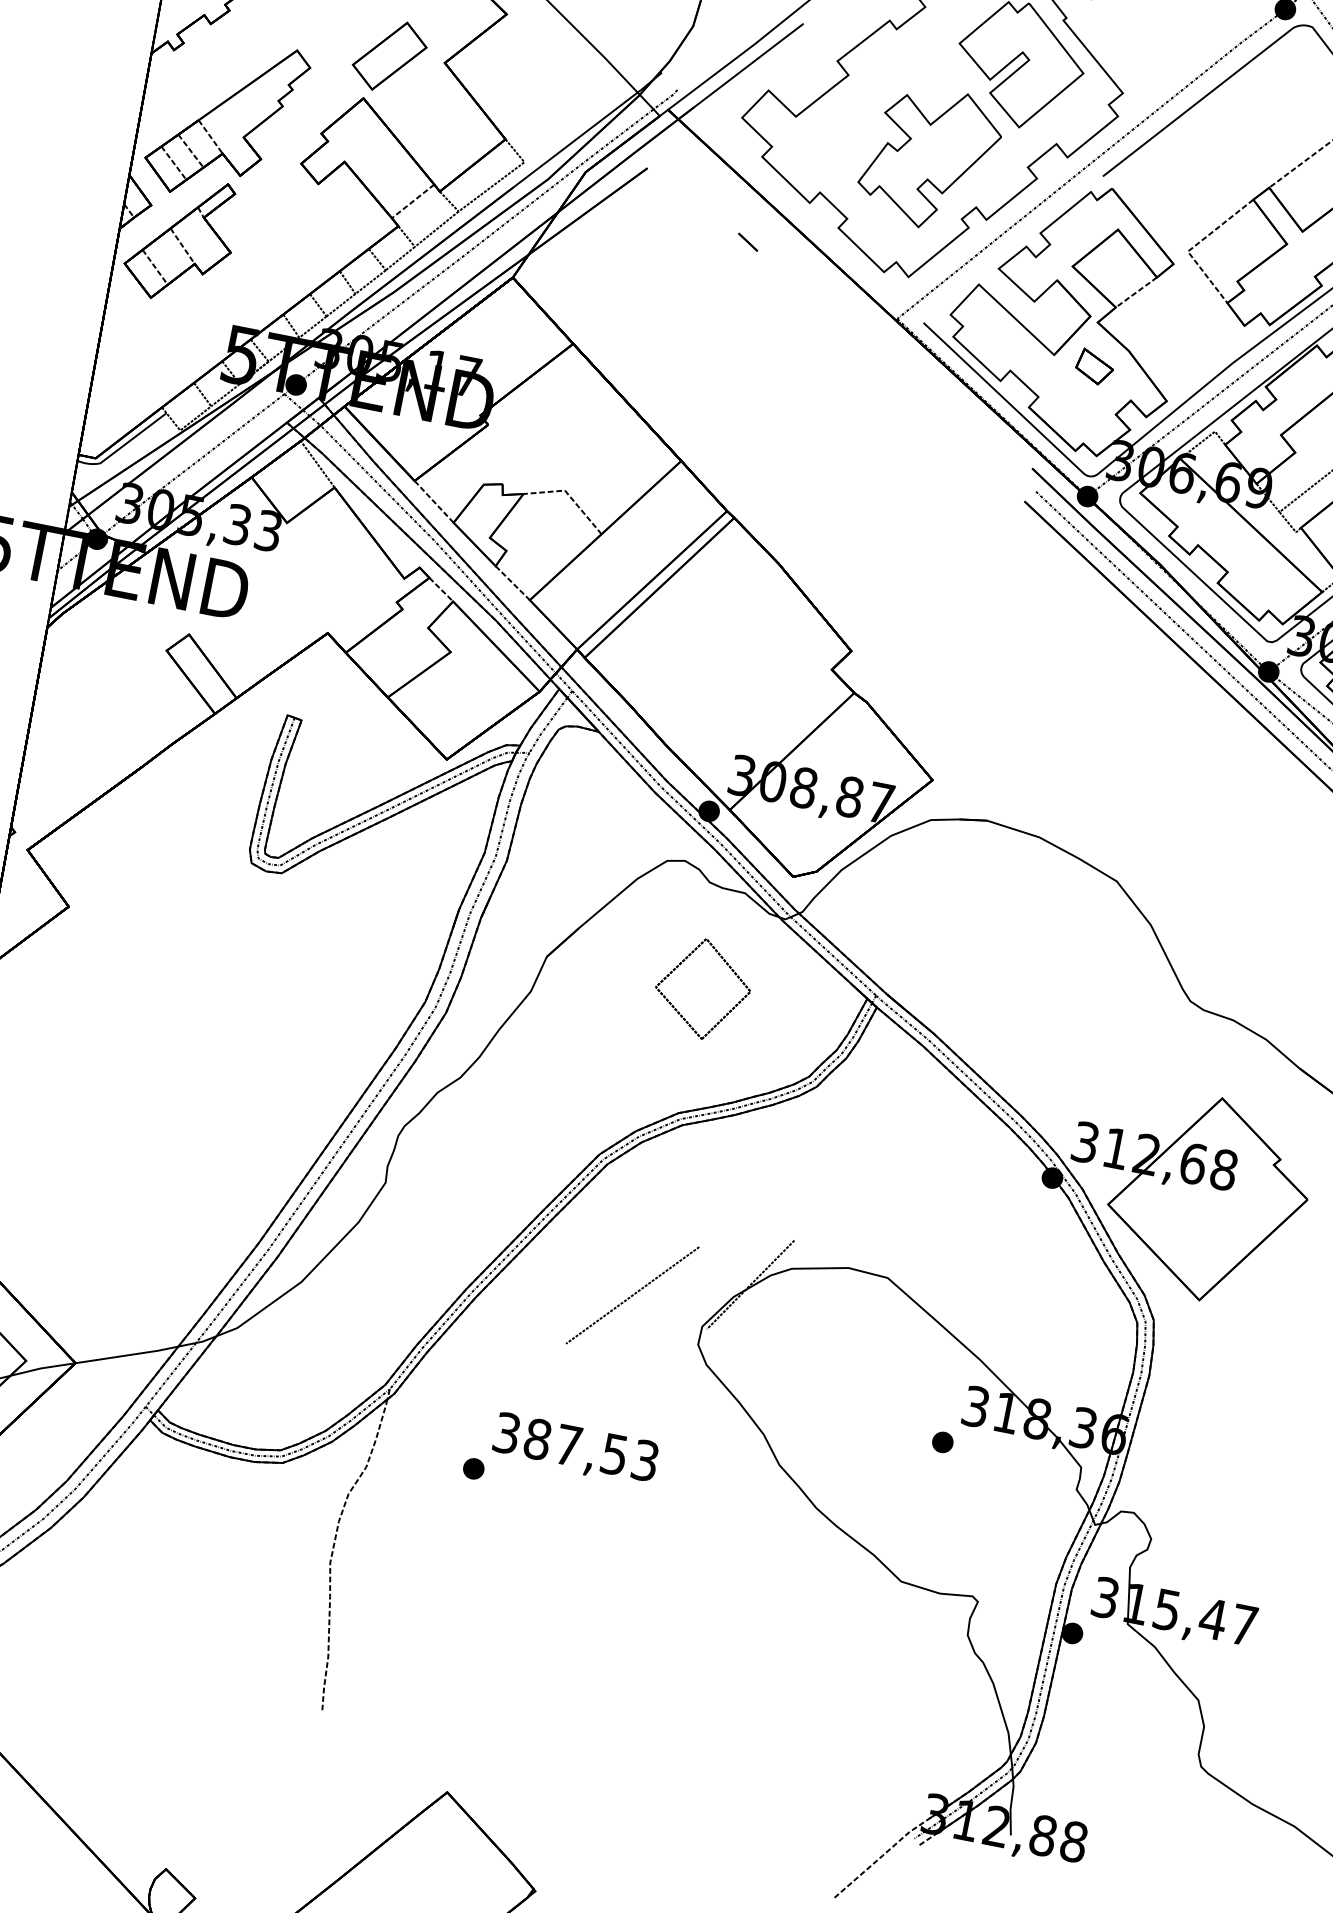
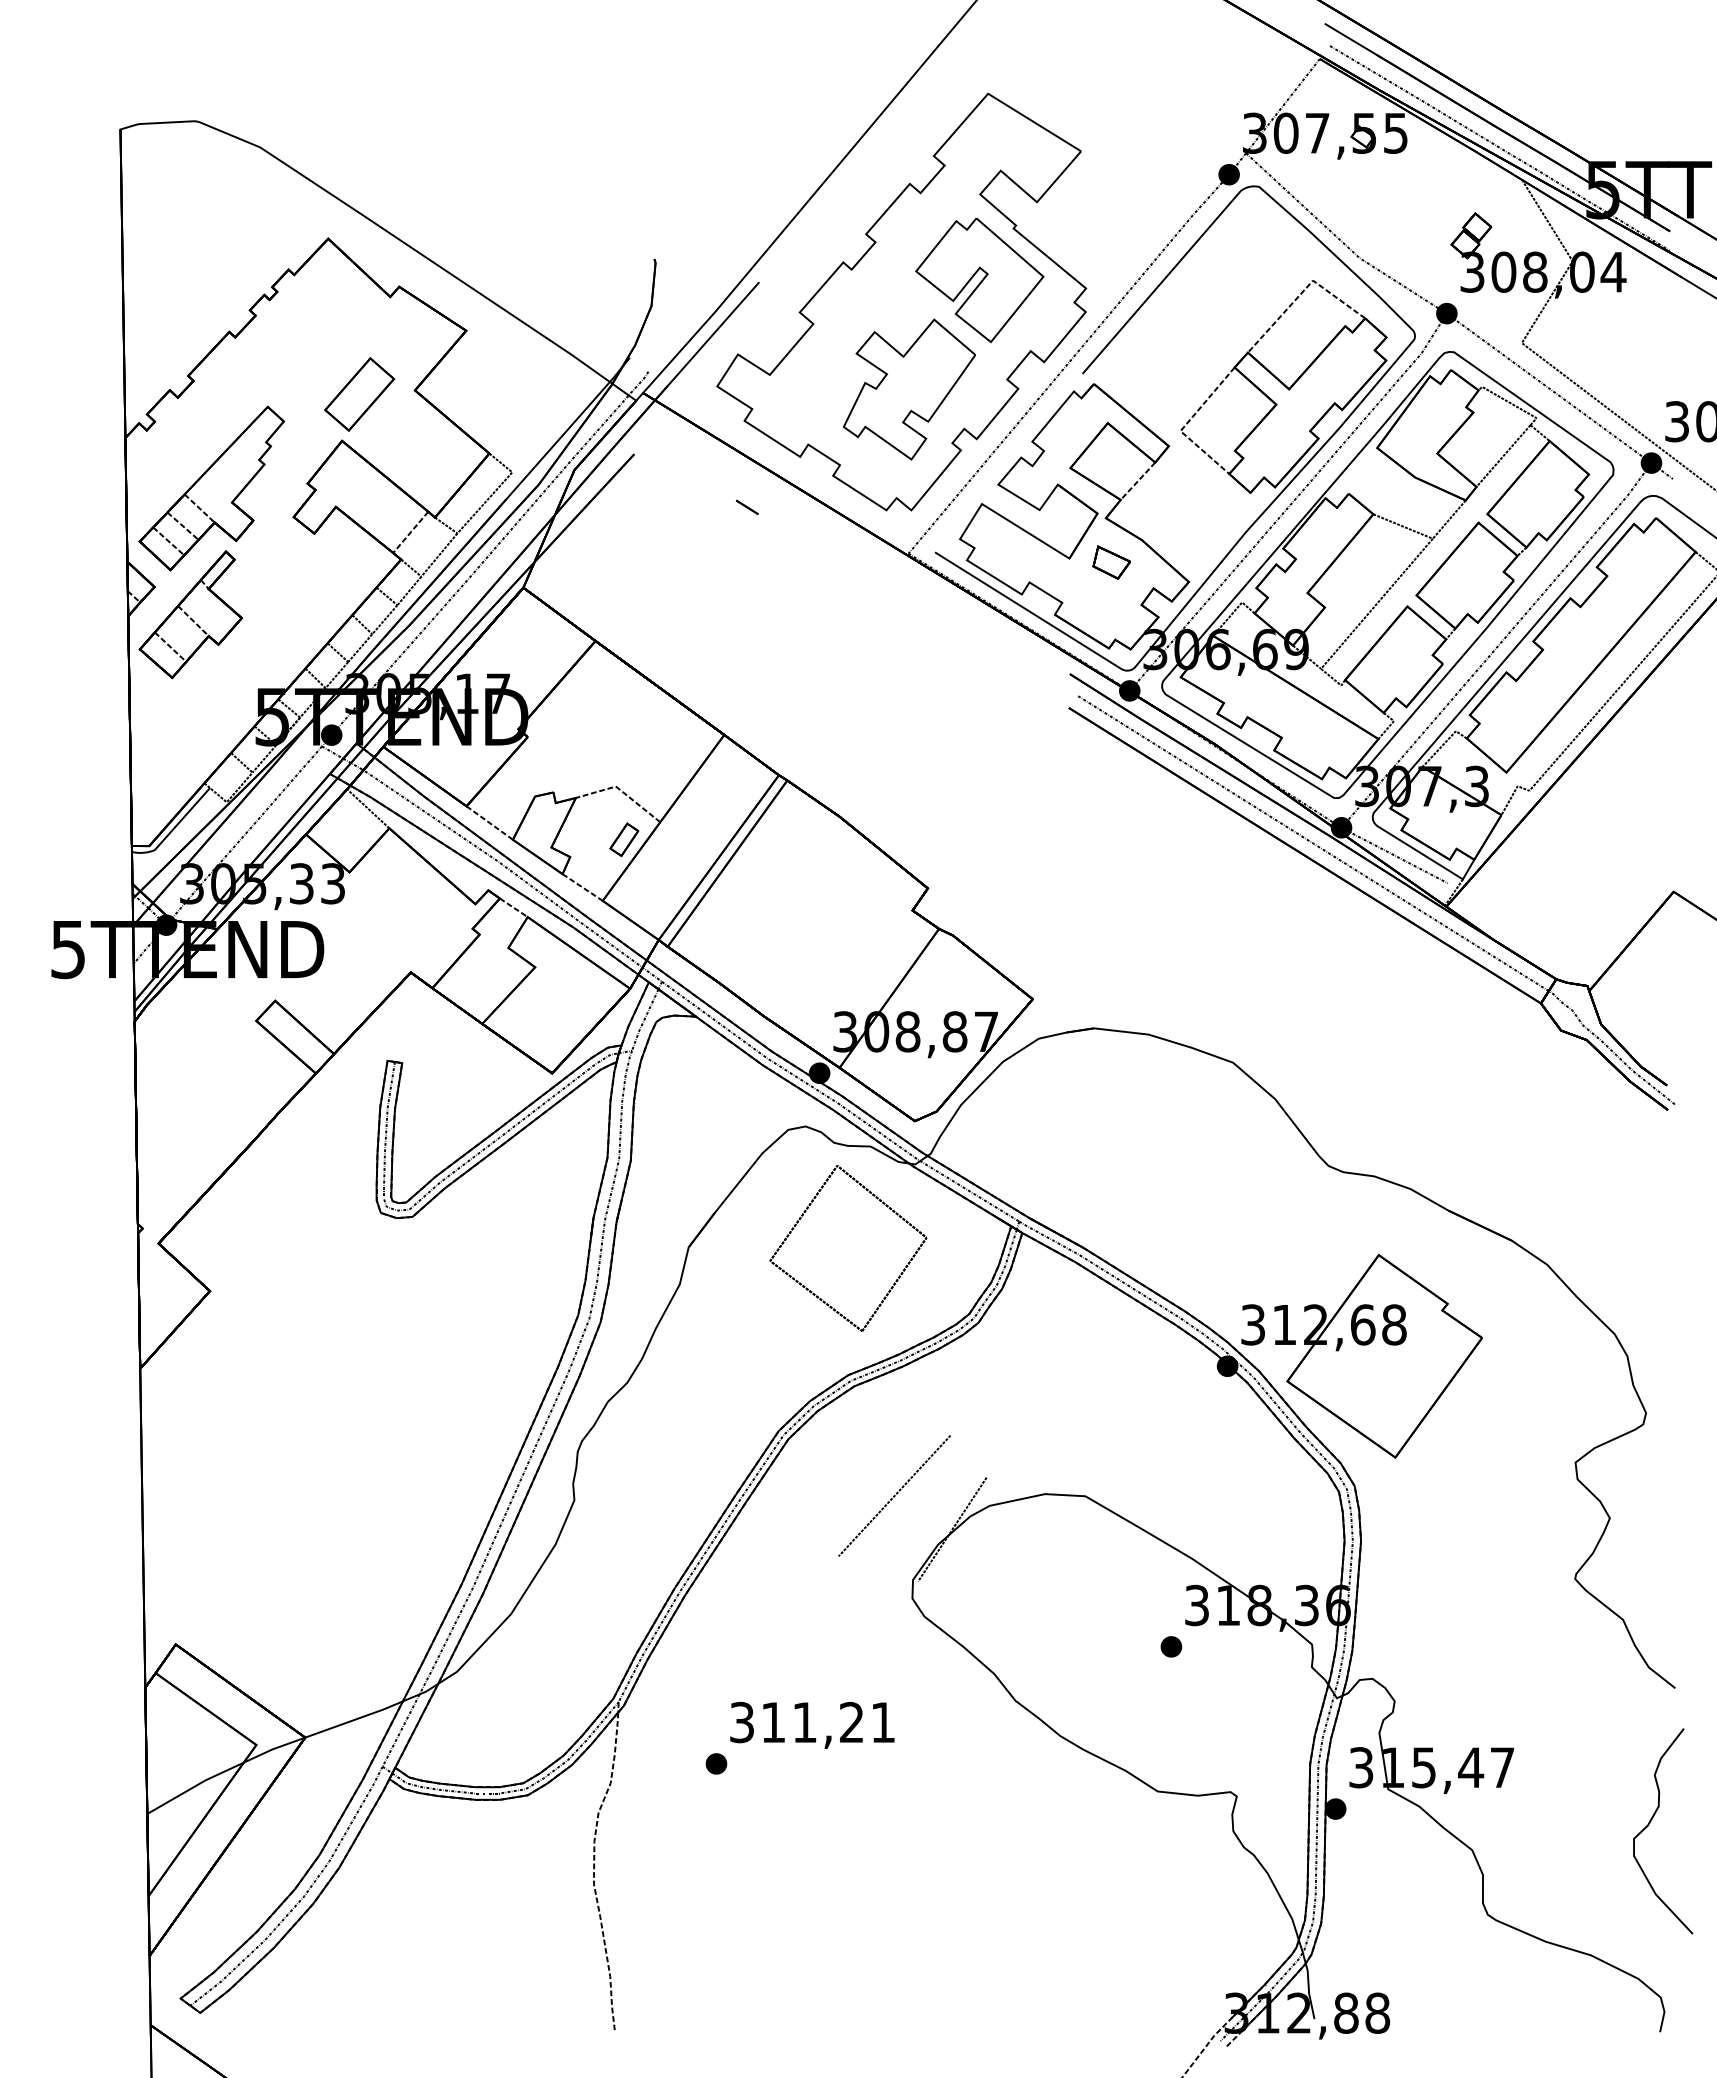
part: (563, 544) -> (624, 839), added
part: (703, 988) -> (848, 1248), size x1.67
line: (632, 1294) -> (894, 1495), moved
text: (591, 1449) -> (828, 1722), 387,53 -> 311,21

